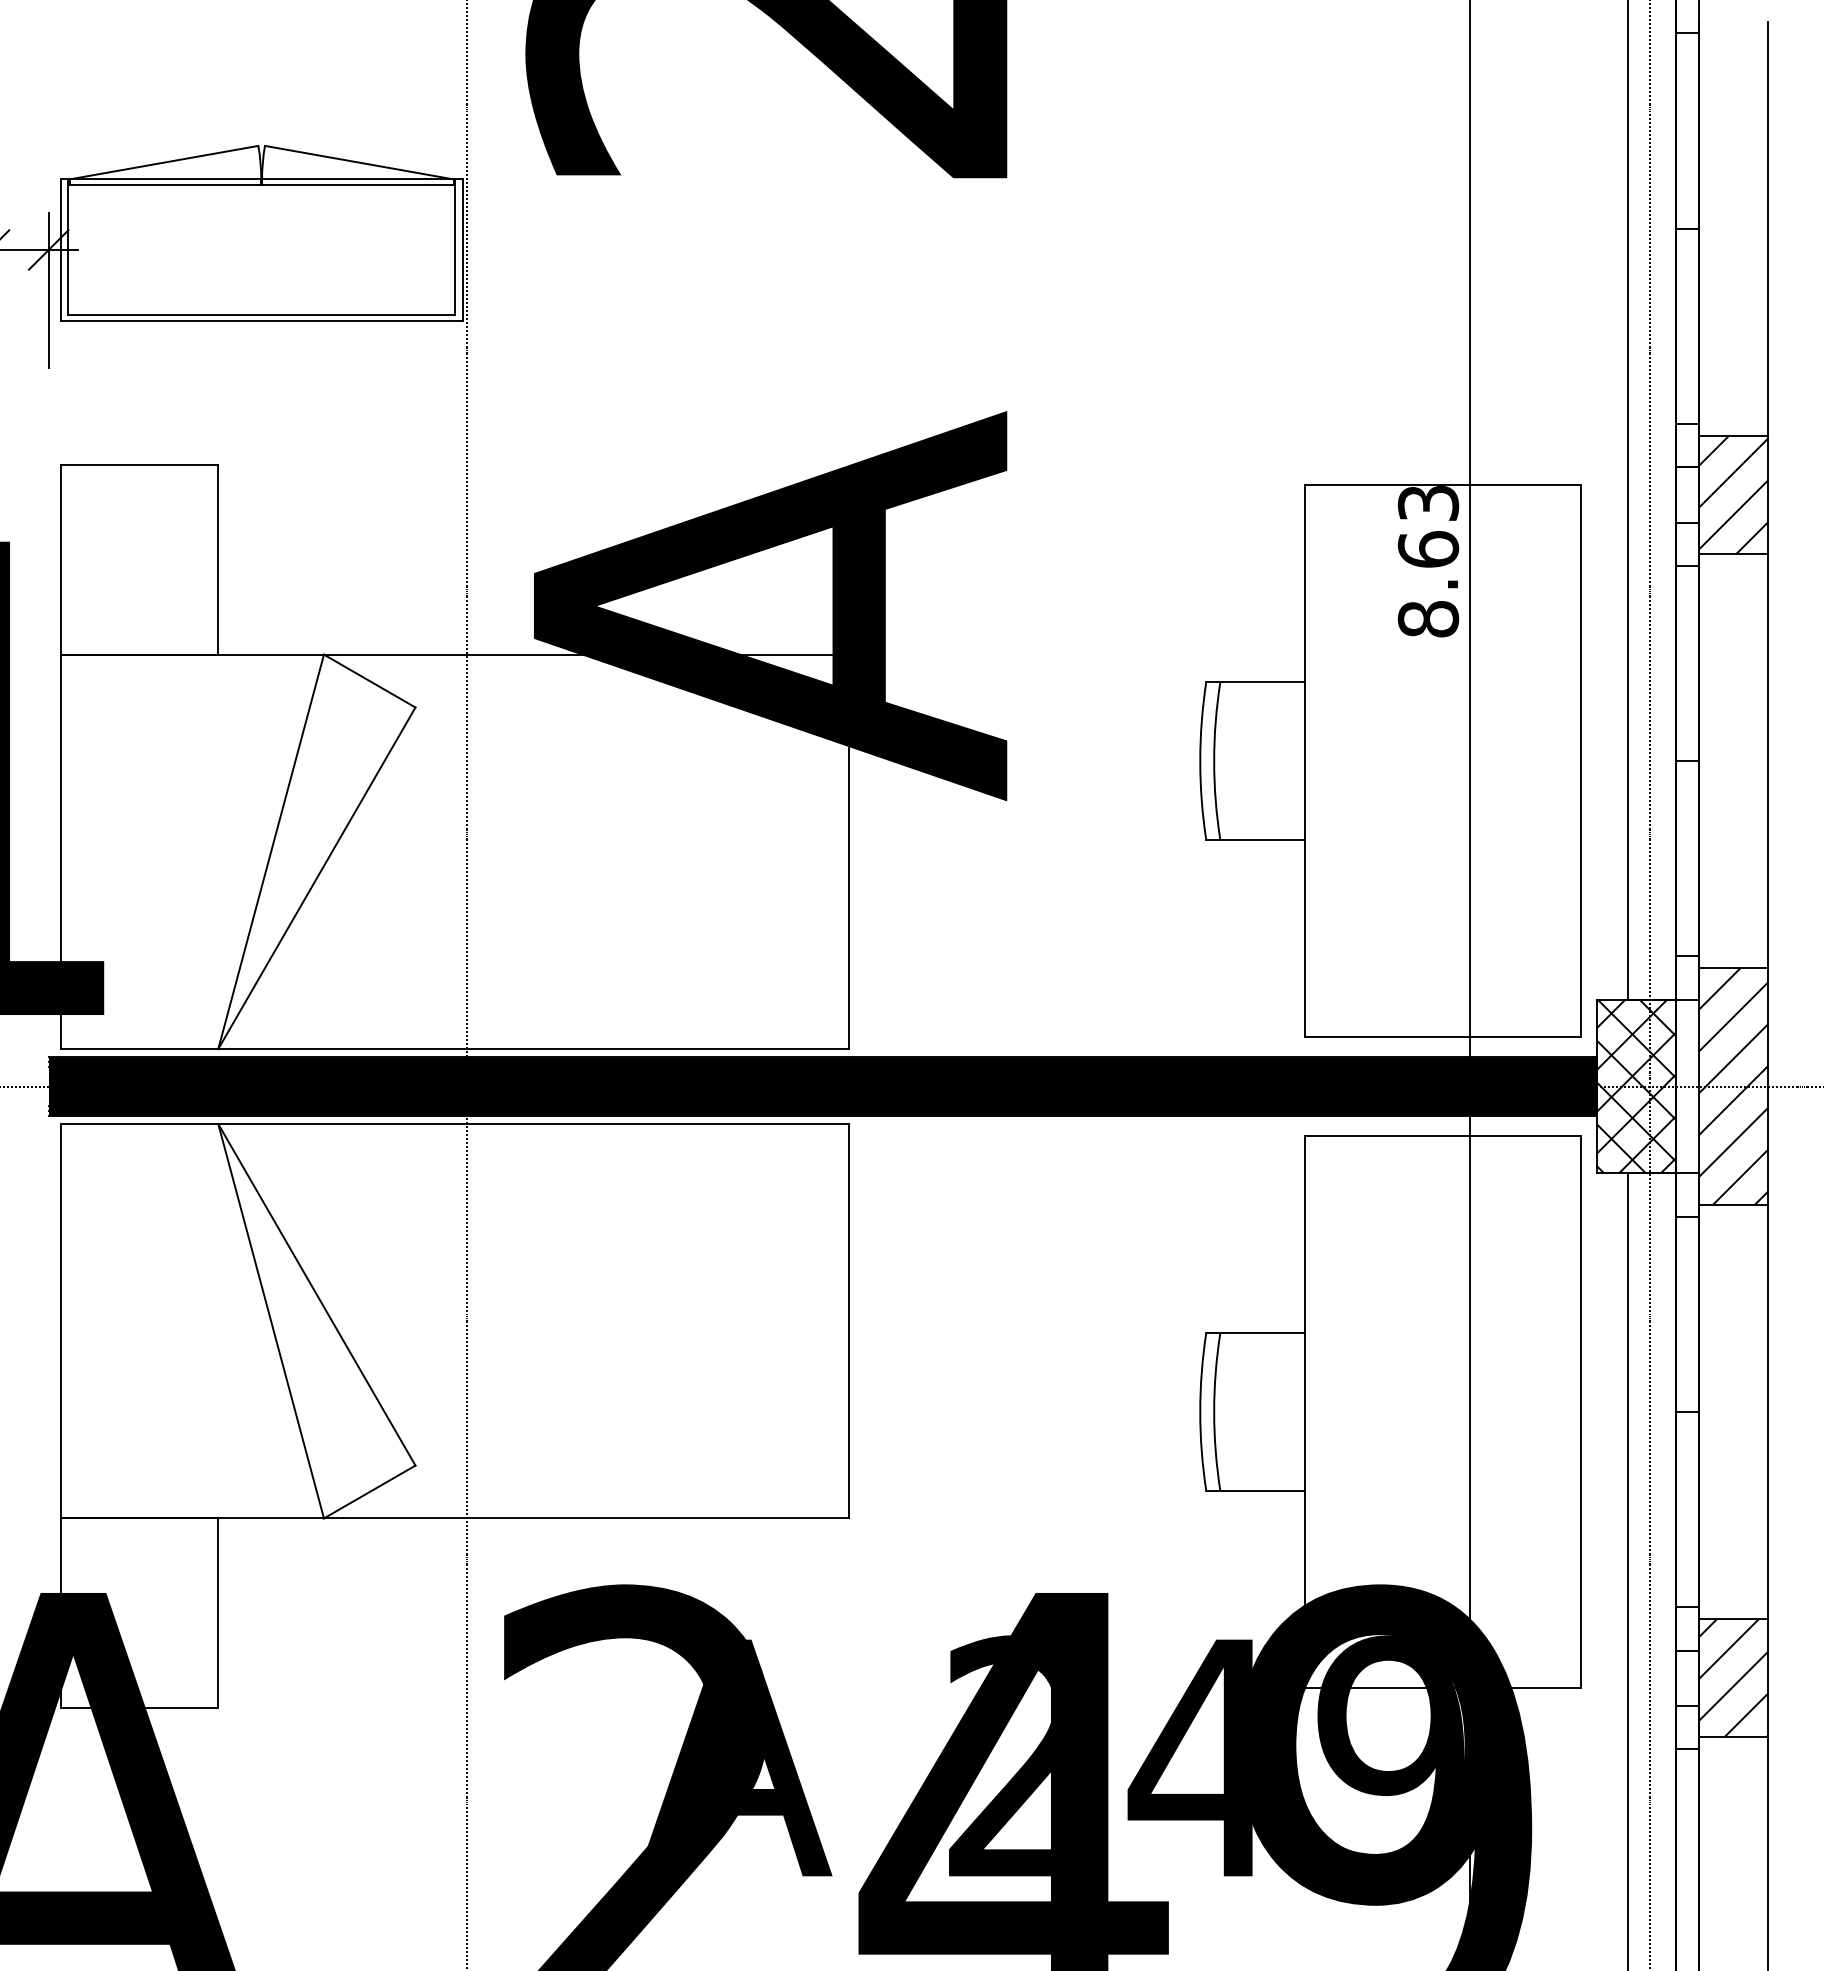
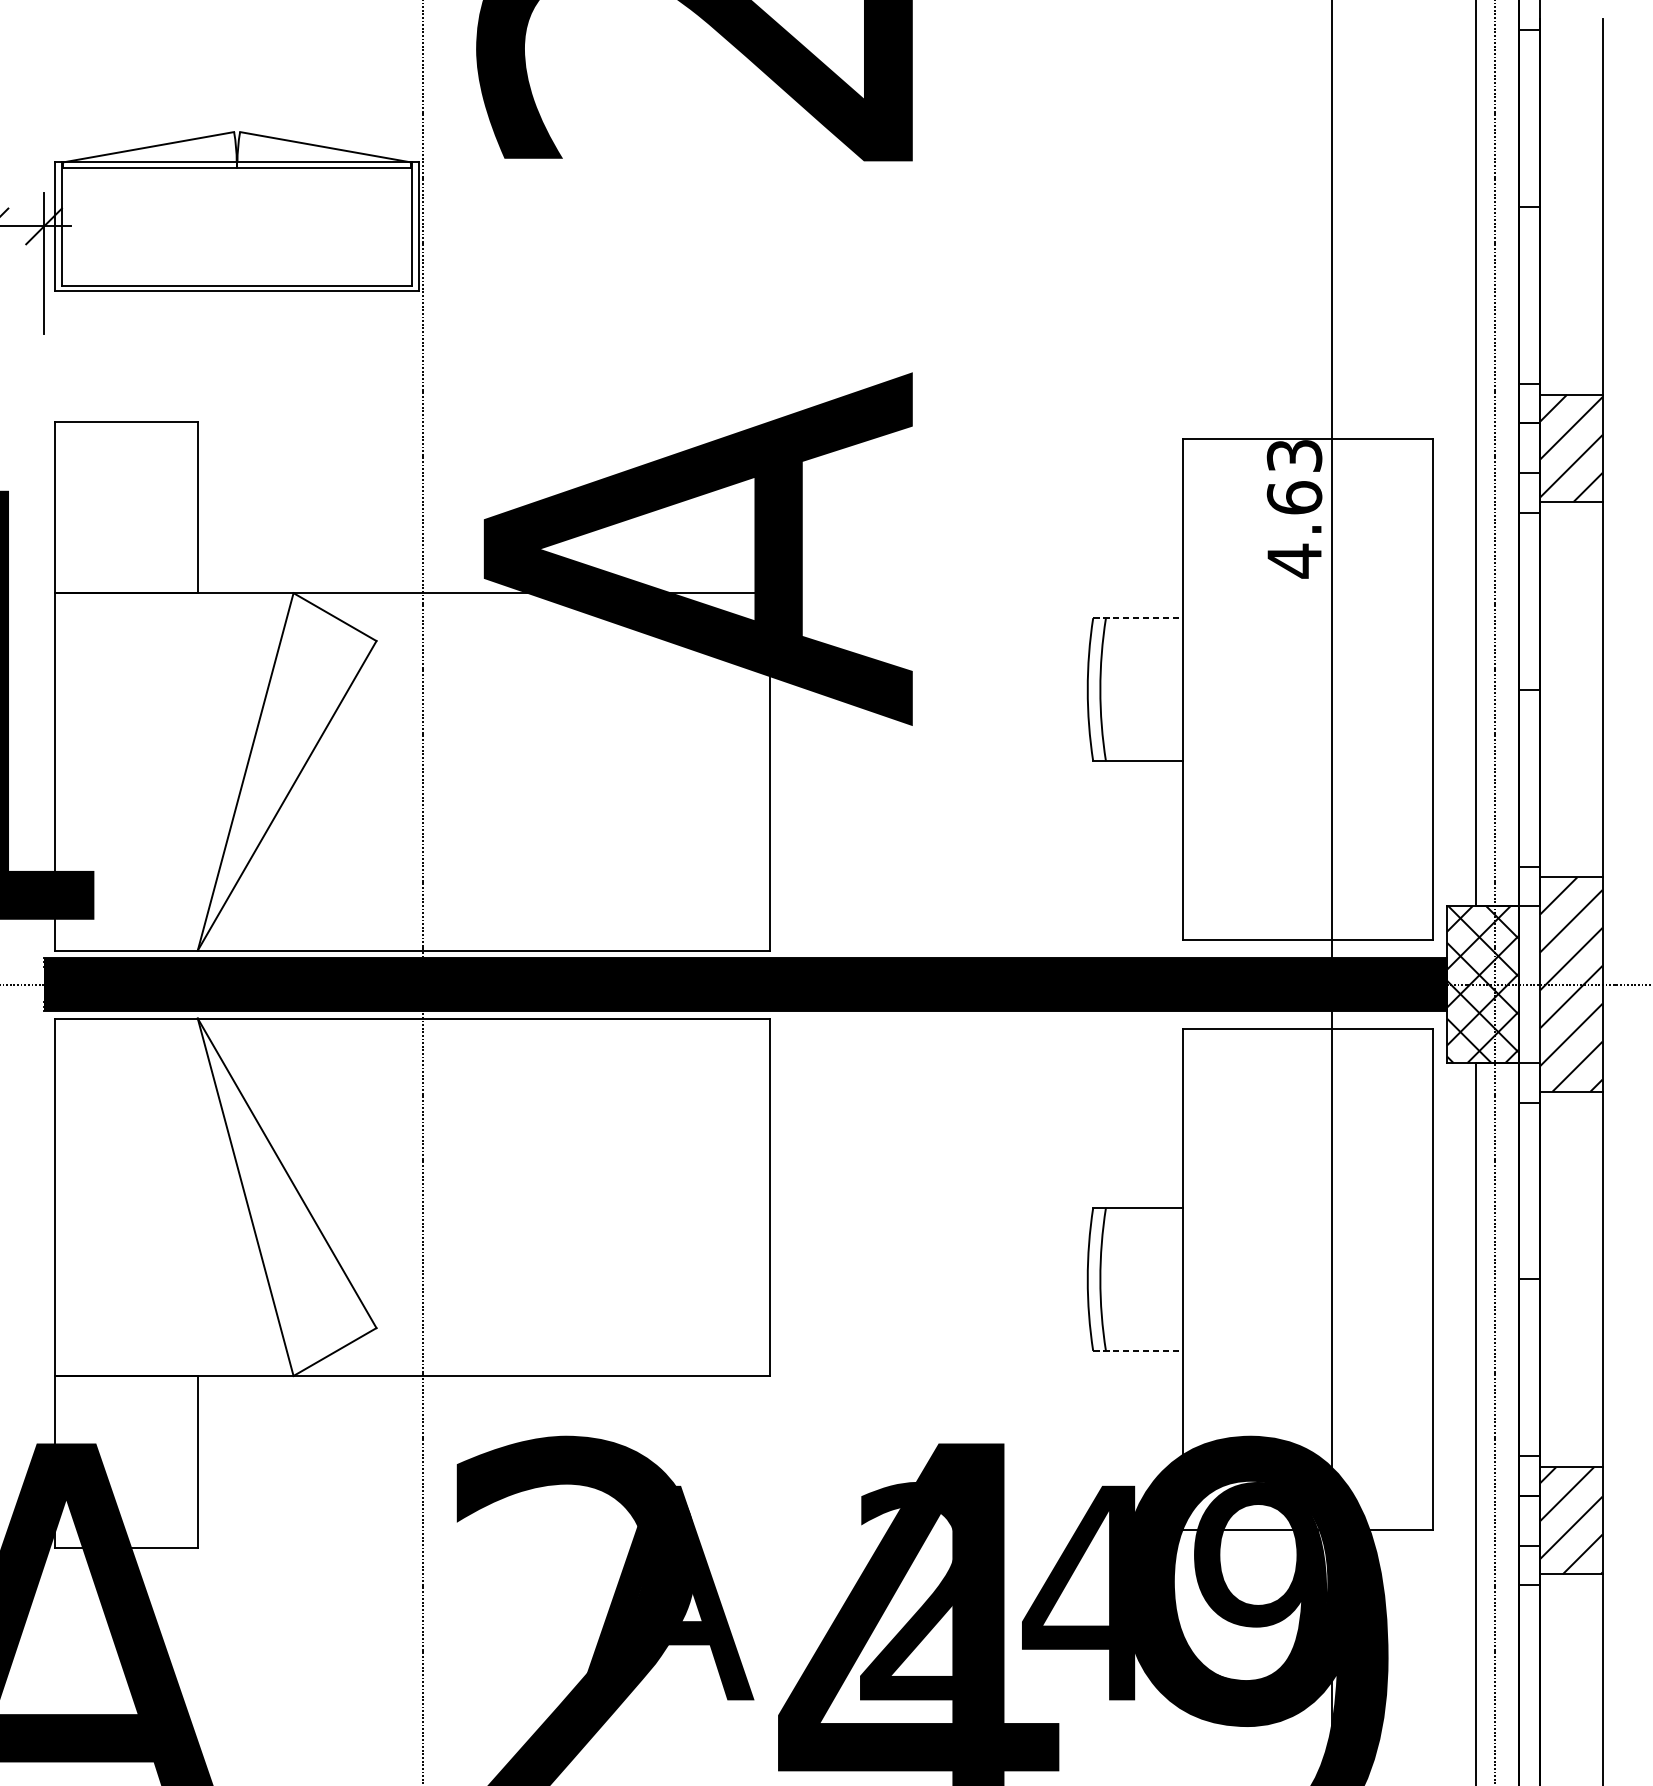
text: (1428, 619) -> (1294, 561), 8.63 -> 4.63
line: (1256, 682) -> (1138, 618), solid -> dashed
line: (1256, 1490) -> (1138, 1350), solid -> dashed

